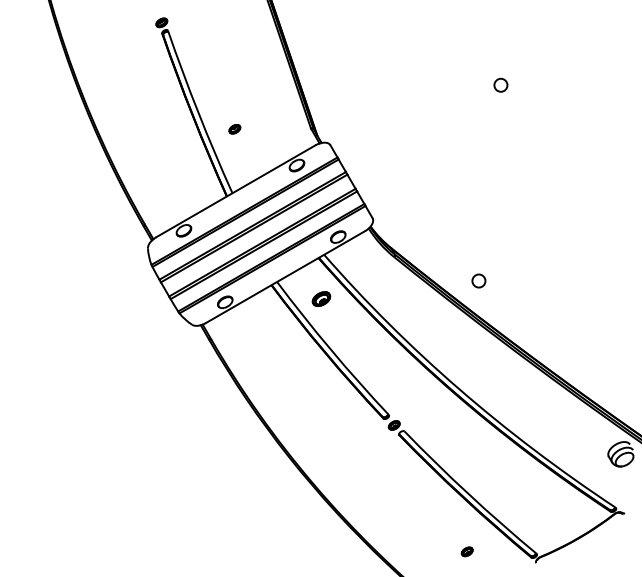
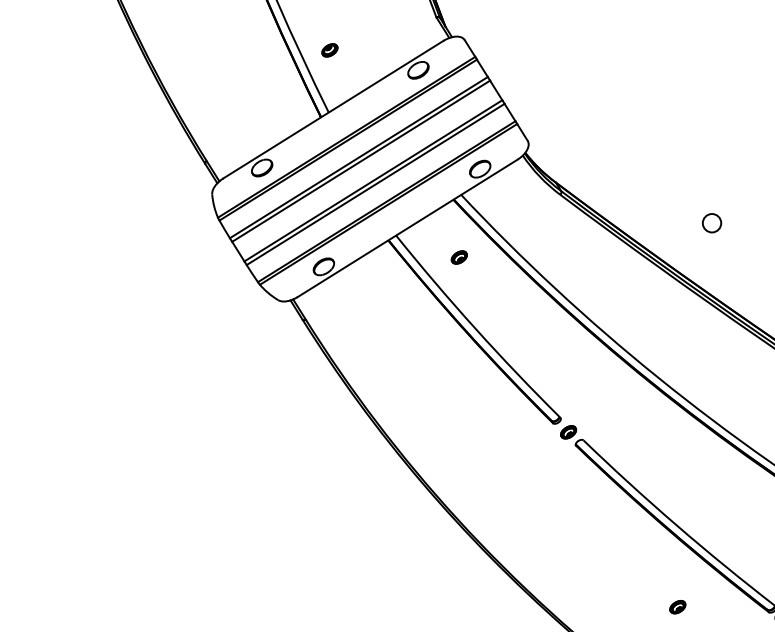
part: (234, 129) -> (329, 50), moved
circle: (478, 280) -> (711, 222), moved
part: (320, 298) -> (458, 256), size x0.62

